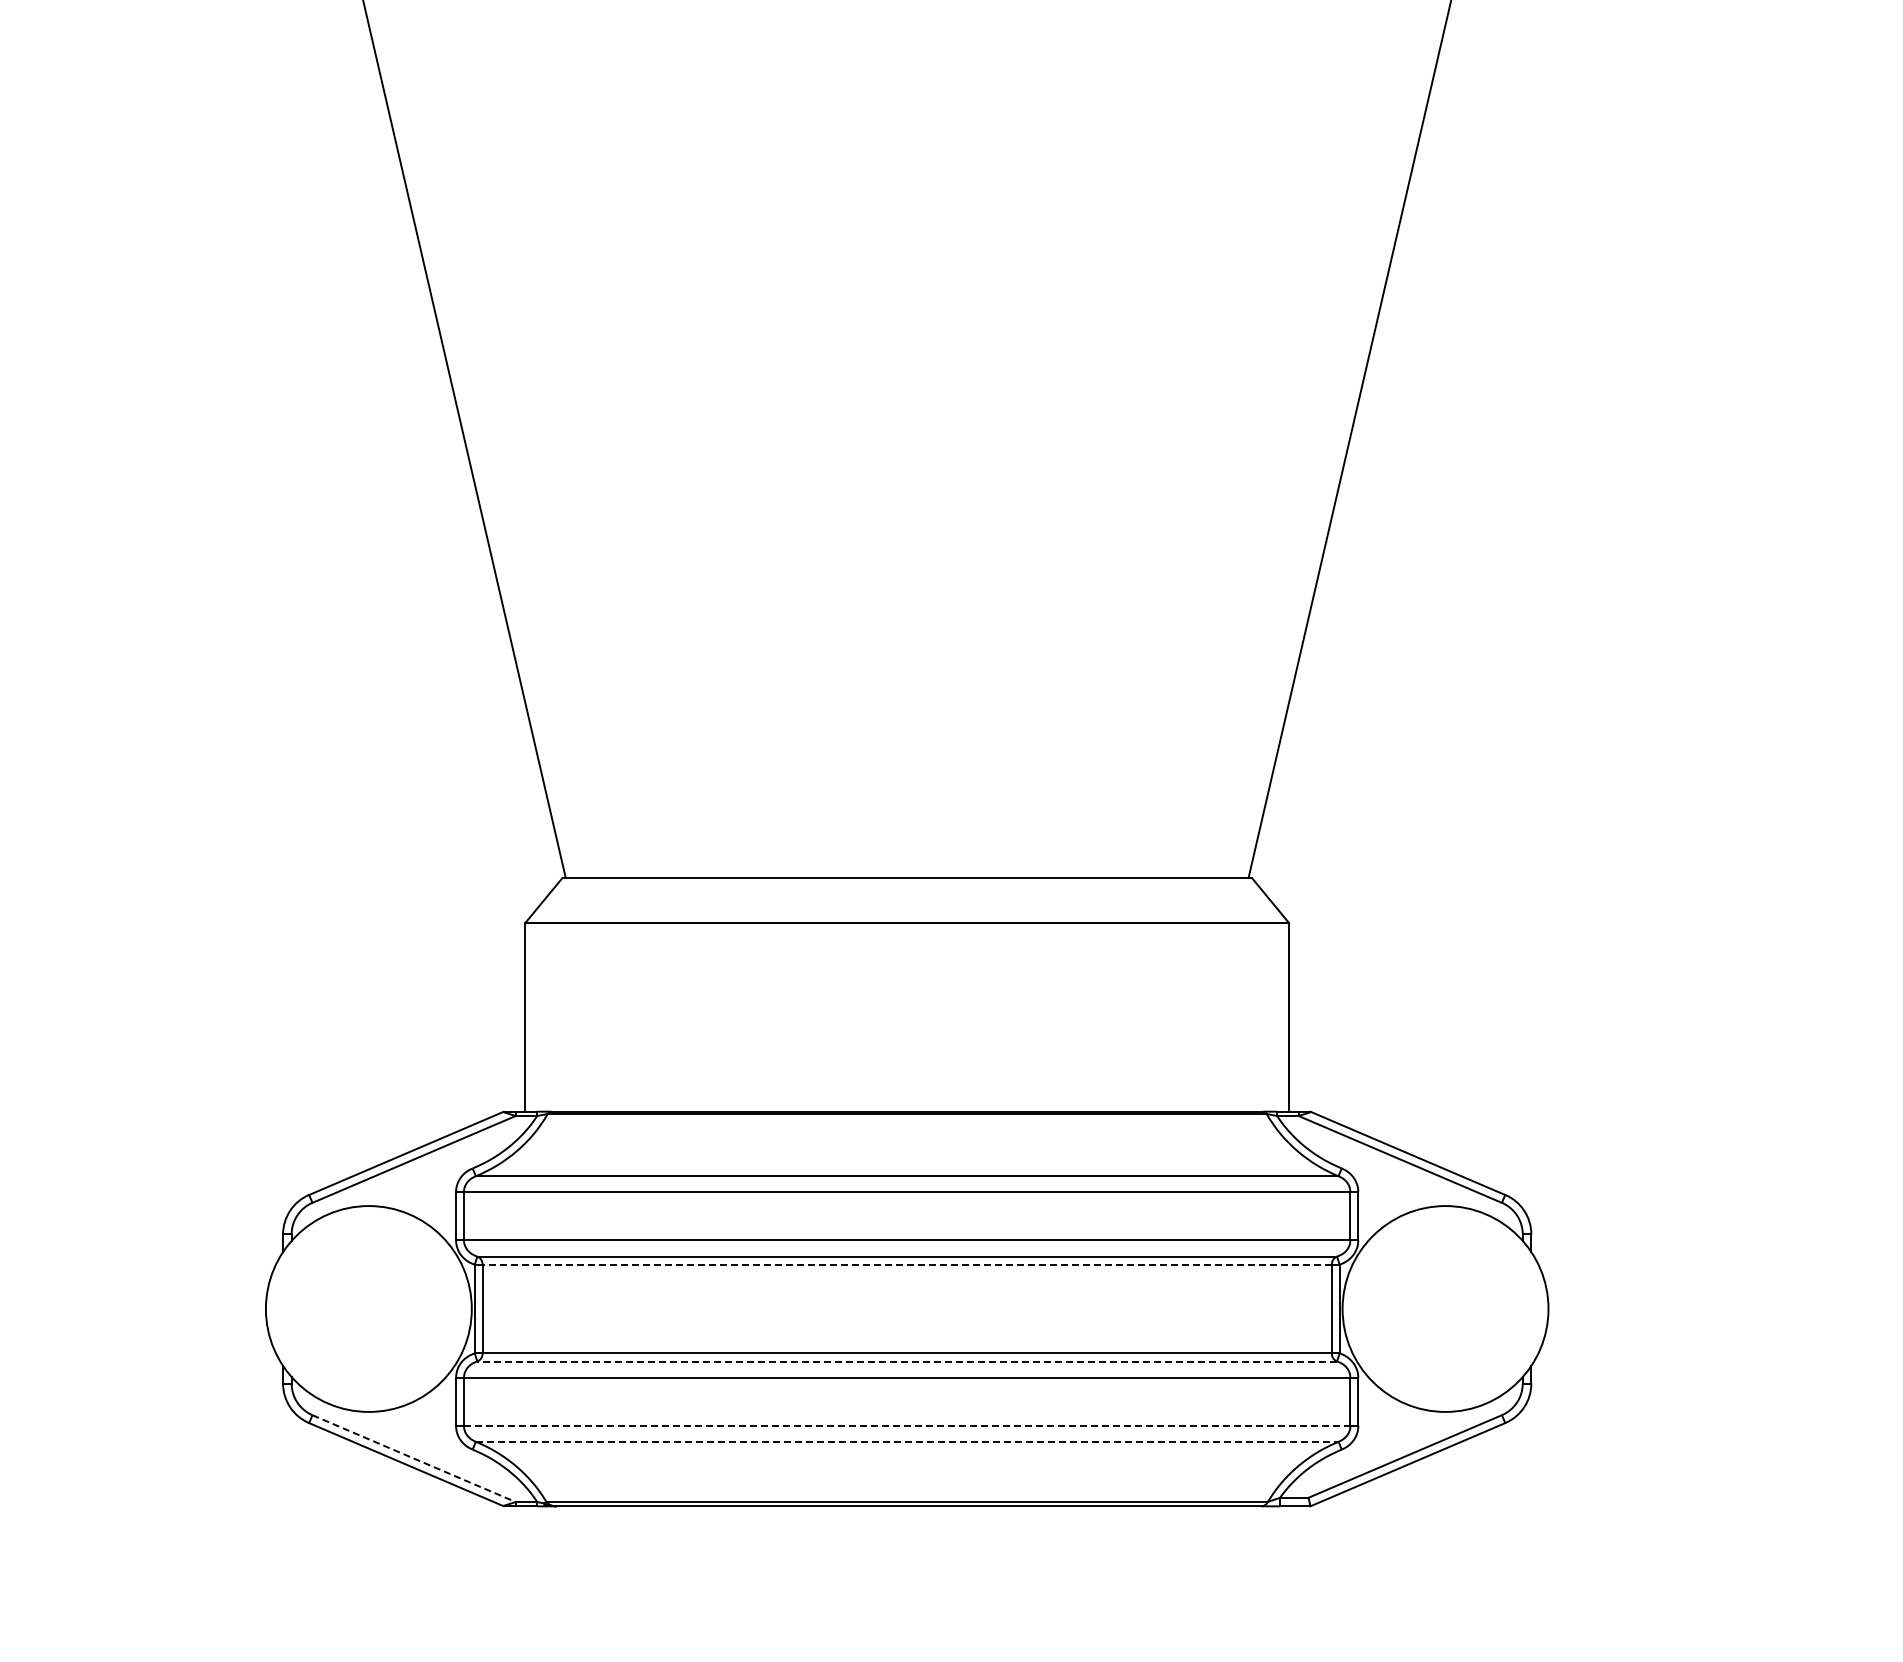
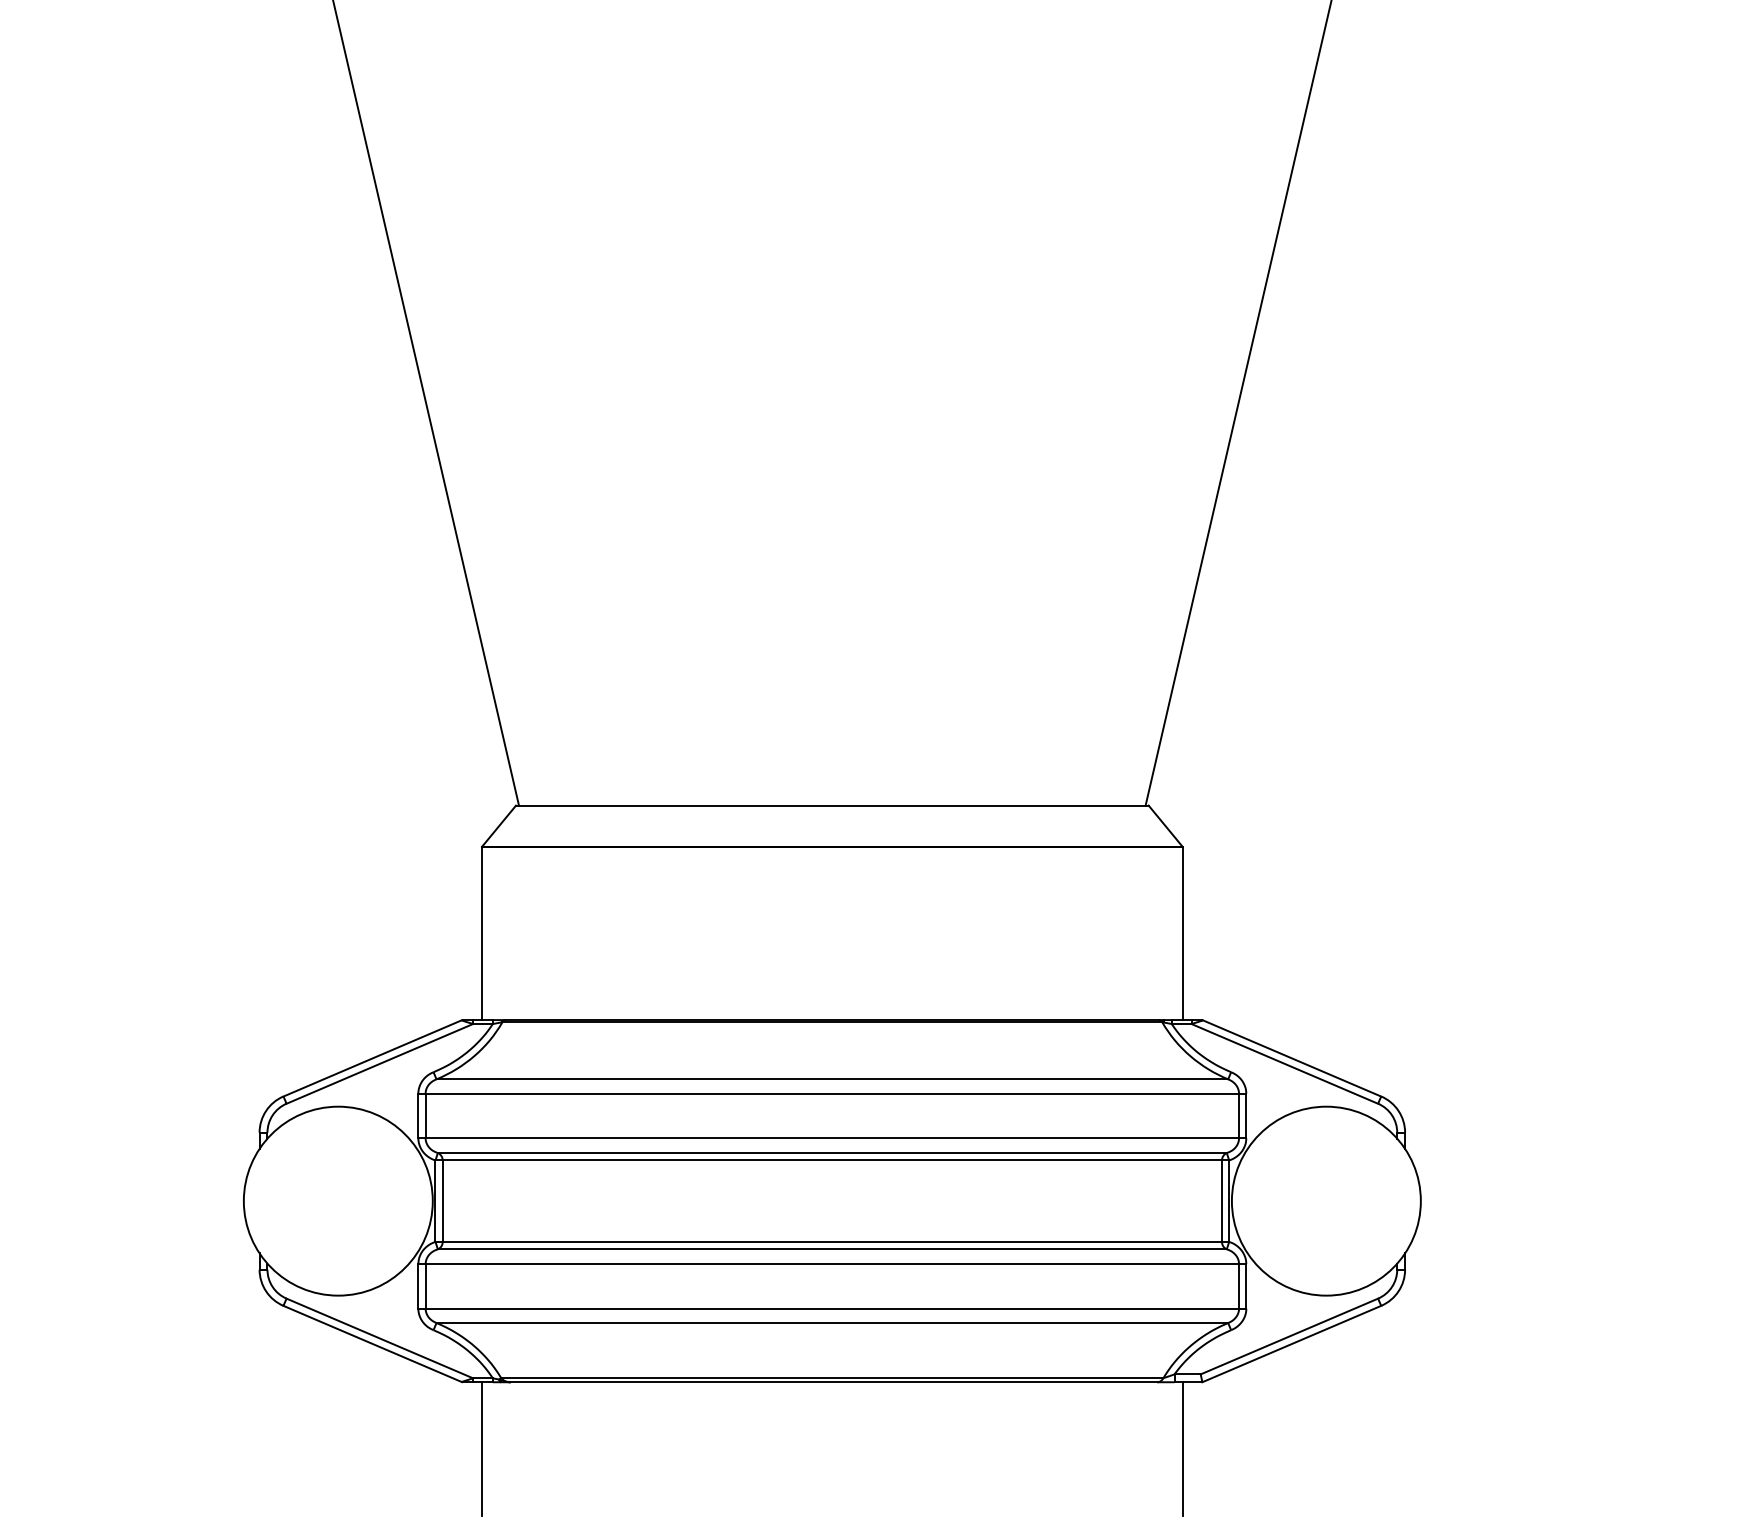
line: (907, 1264) -> (832, 1160), dashed -> solid
line: (907, 1361) -> (832, 1249), dashed -> solid
line: (907, 1426) -> (832, 1308), dashed -> solid
line: (907, 1441) -> (832, 1322), dashed -> solid
line: (414, 1458) -> (380, 1338), dashed -> solid
line: (525, 1578) -> (482, 1448), added
line: (1288, 1578) -> (1182, 1448), added

